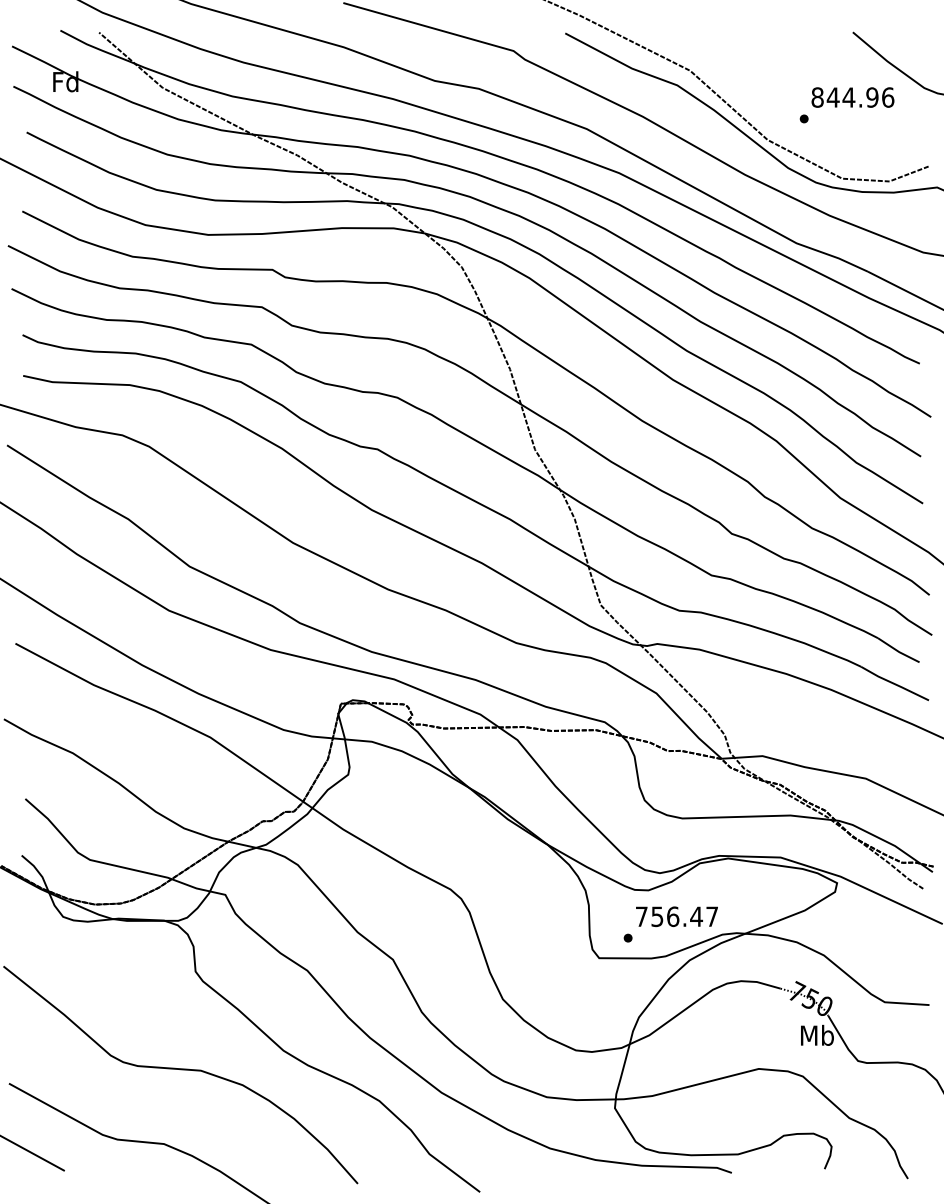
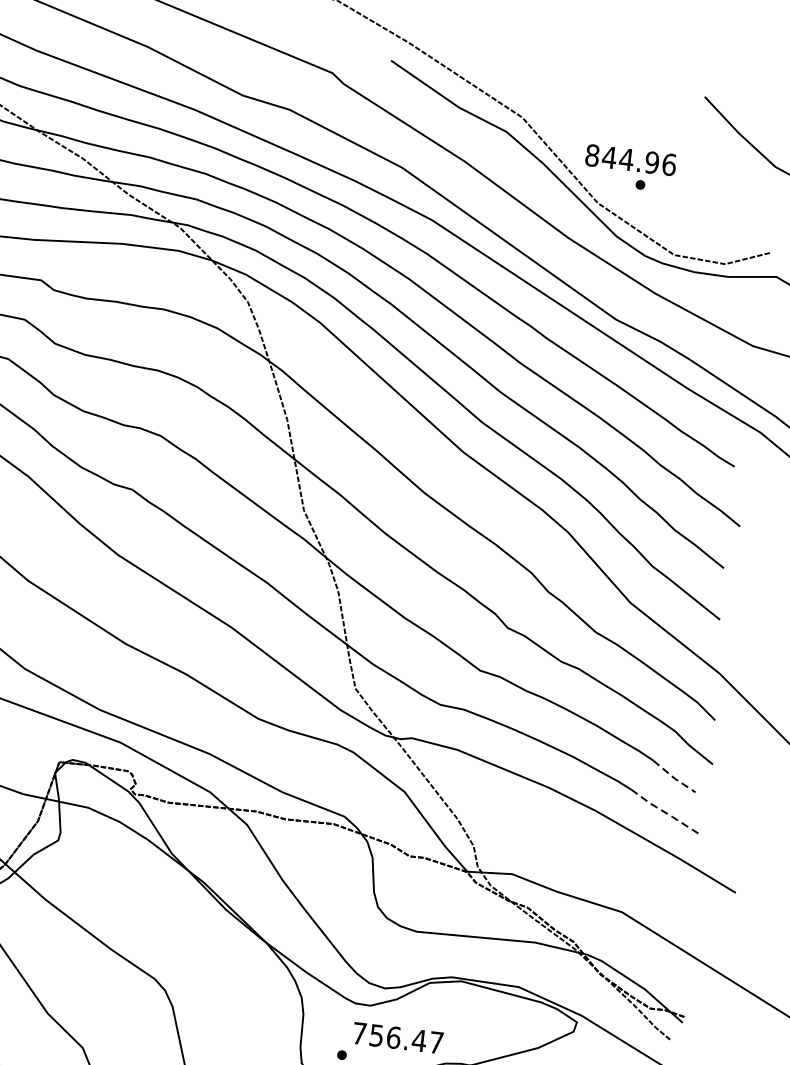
text: (852, 97) -> (630, 160), moved
line: (898, 651) -> (674, 777), solid -> dashed
line: (895, 684) -> (666, 813), solid -> dashed

